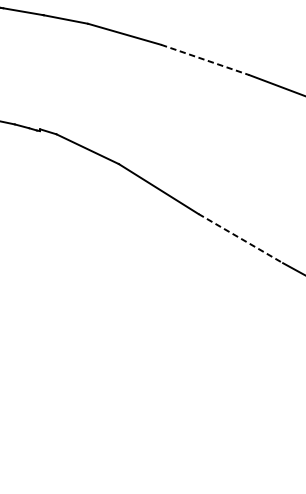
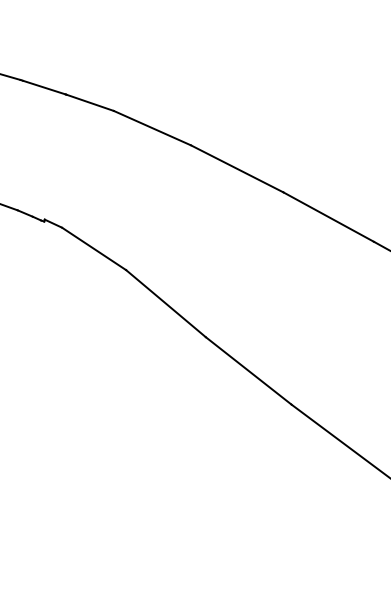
line: (205, 59) -> (237, 168), dashed -> solid
line: (241, 238) -> (249, 371), dashed -> solid

